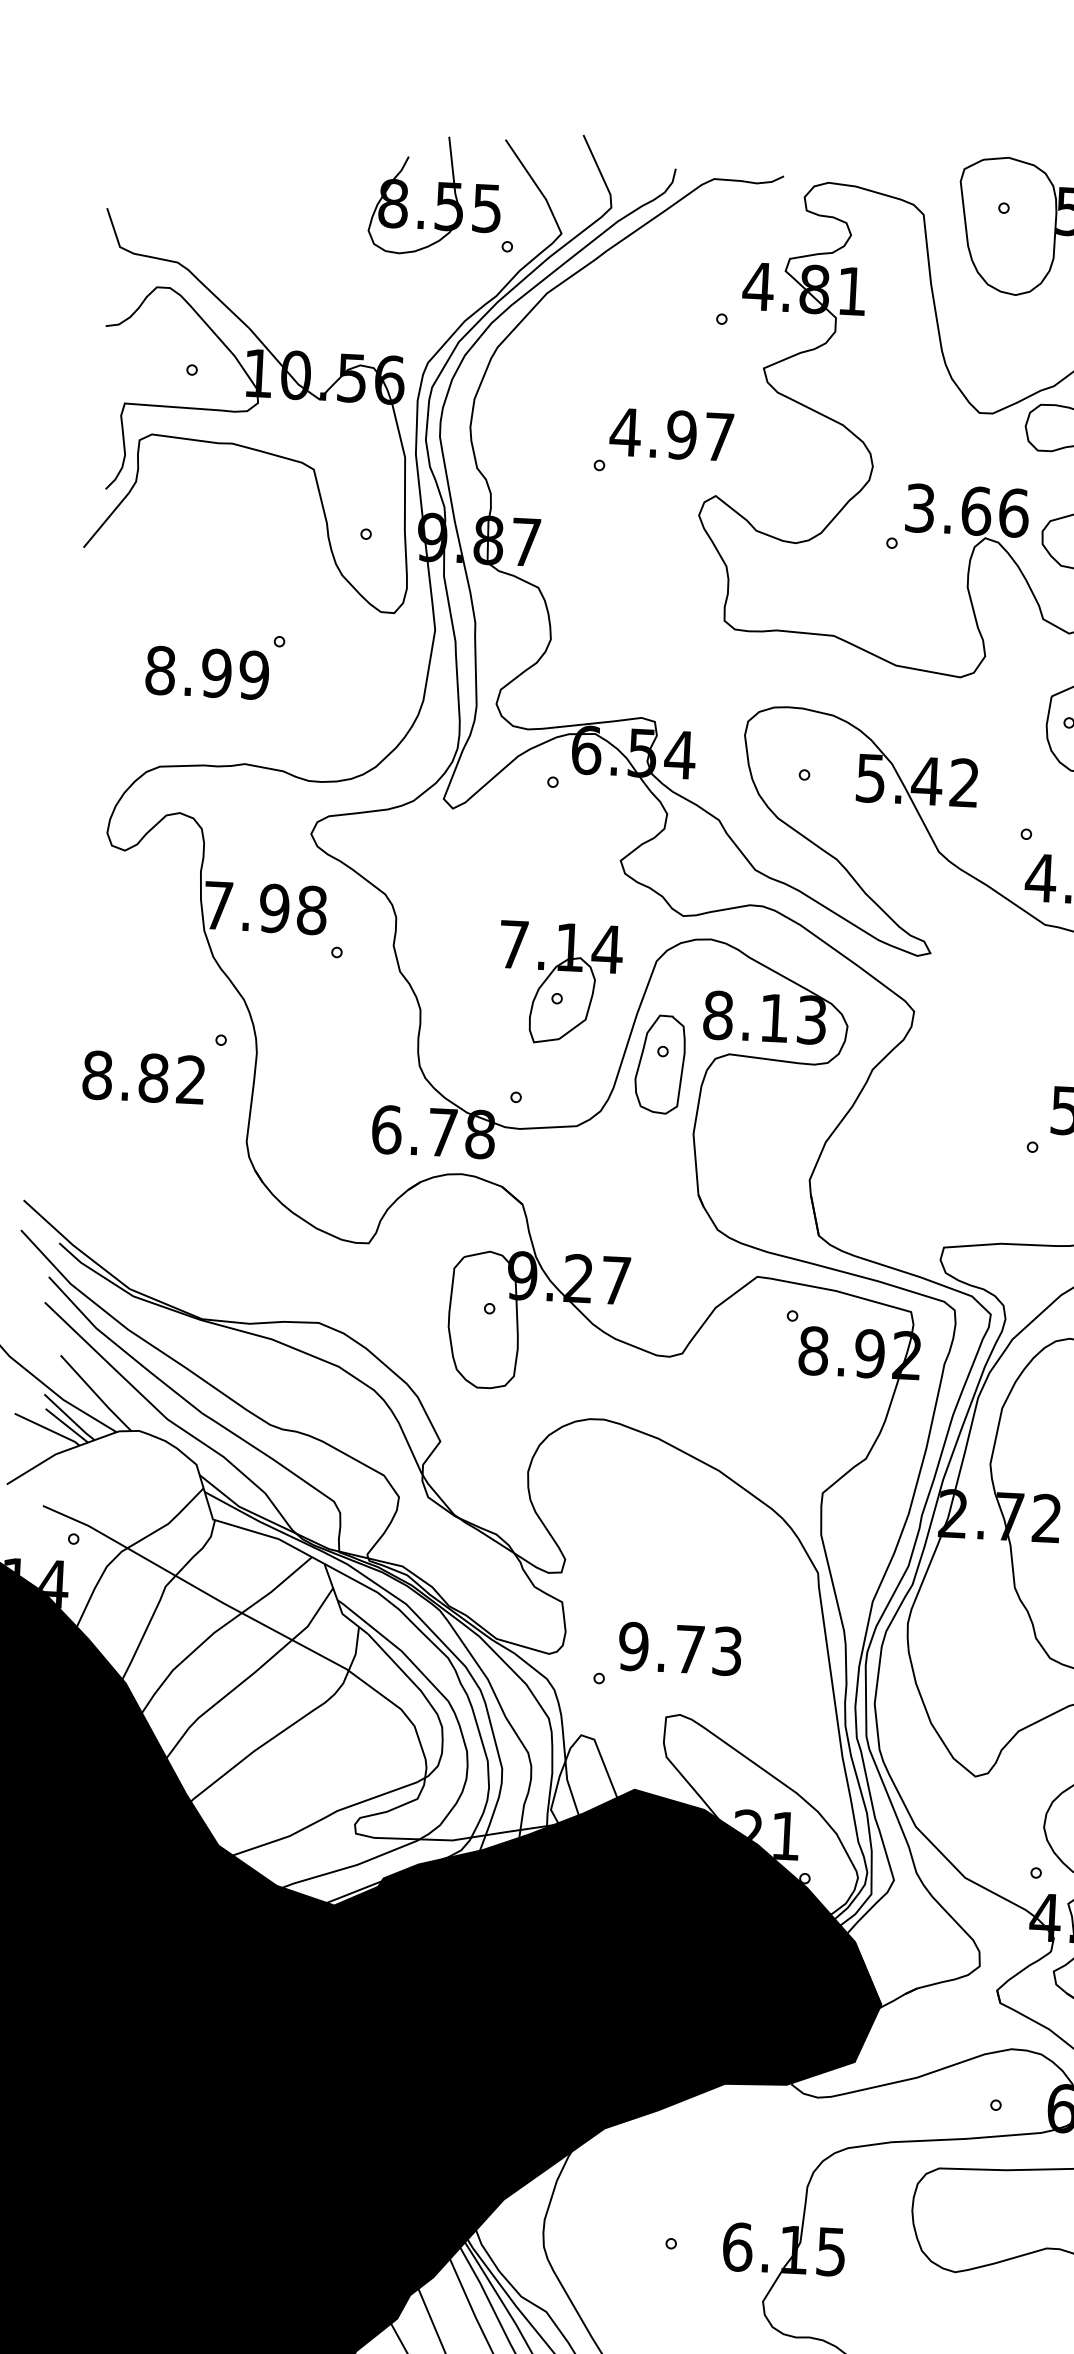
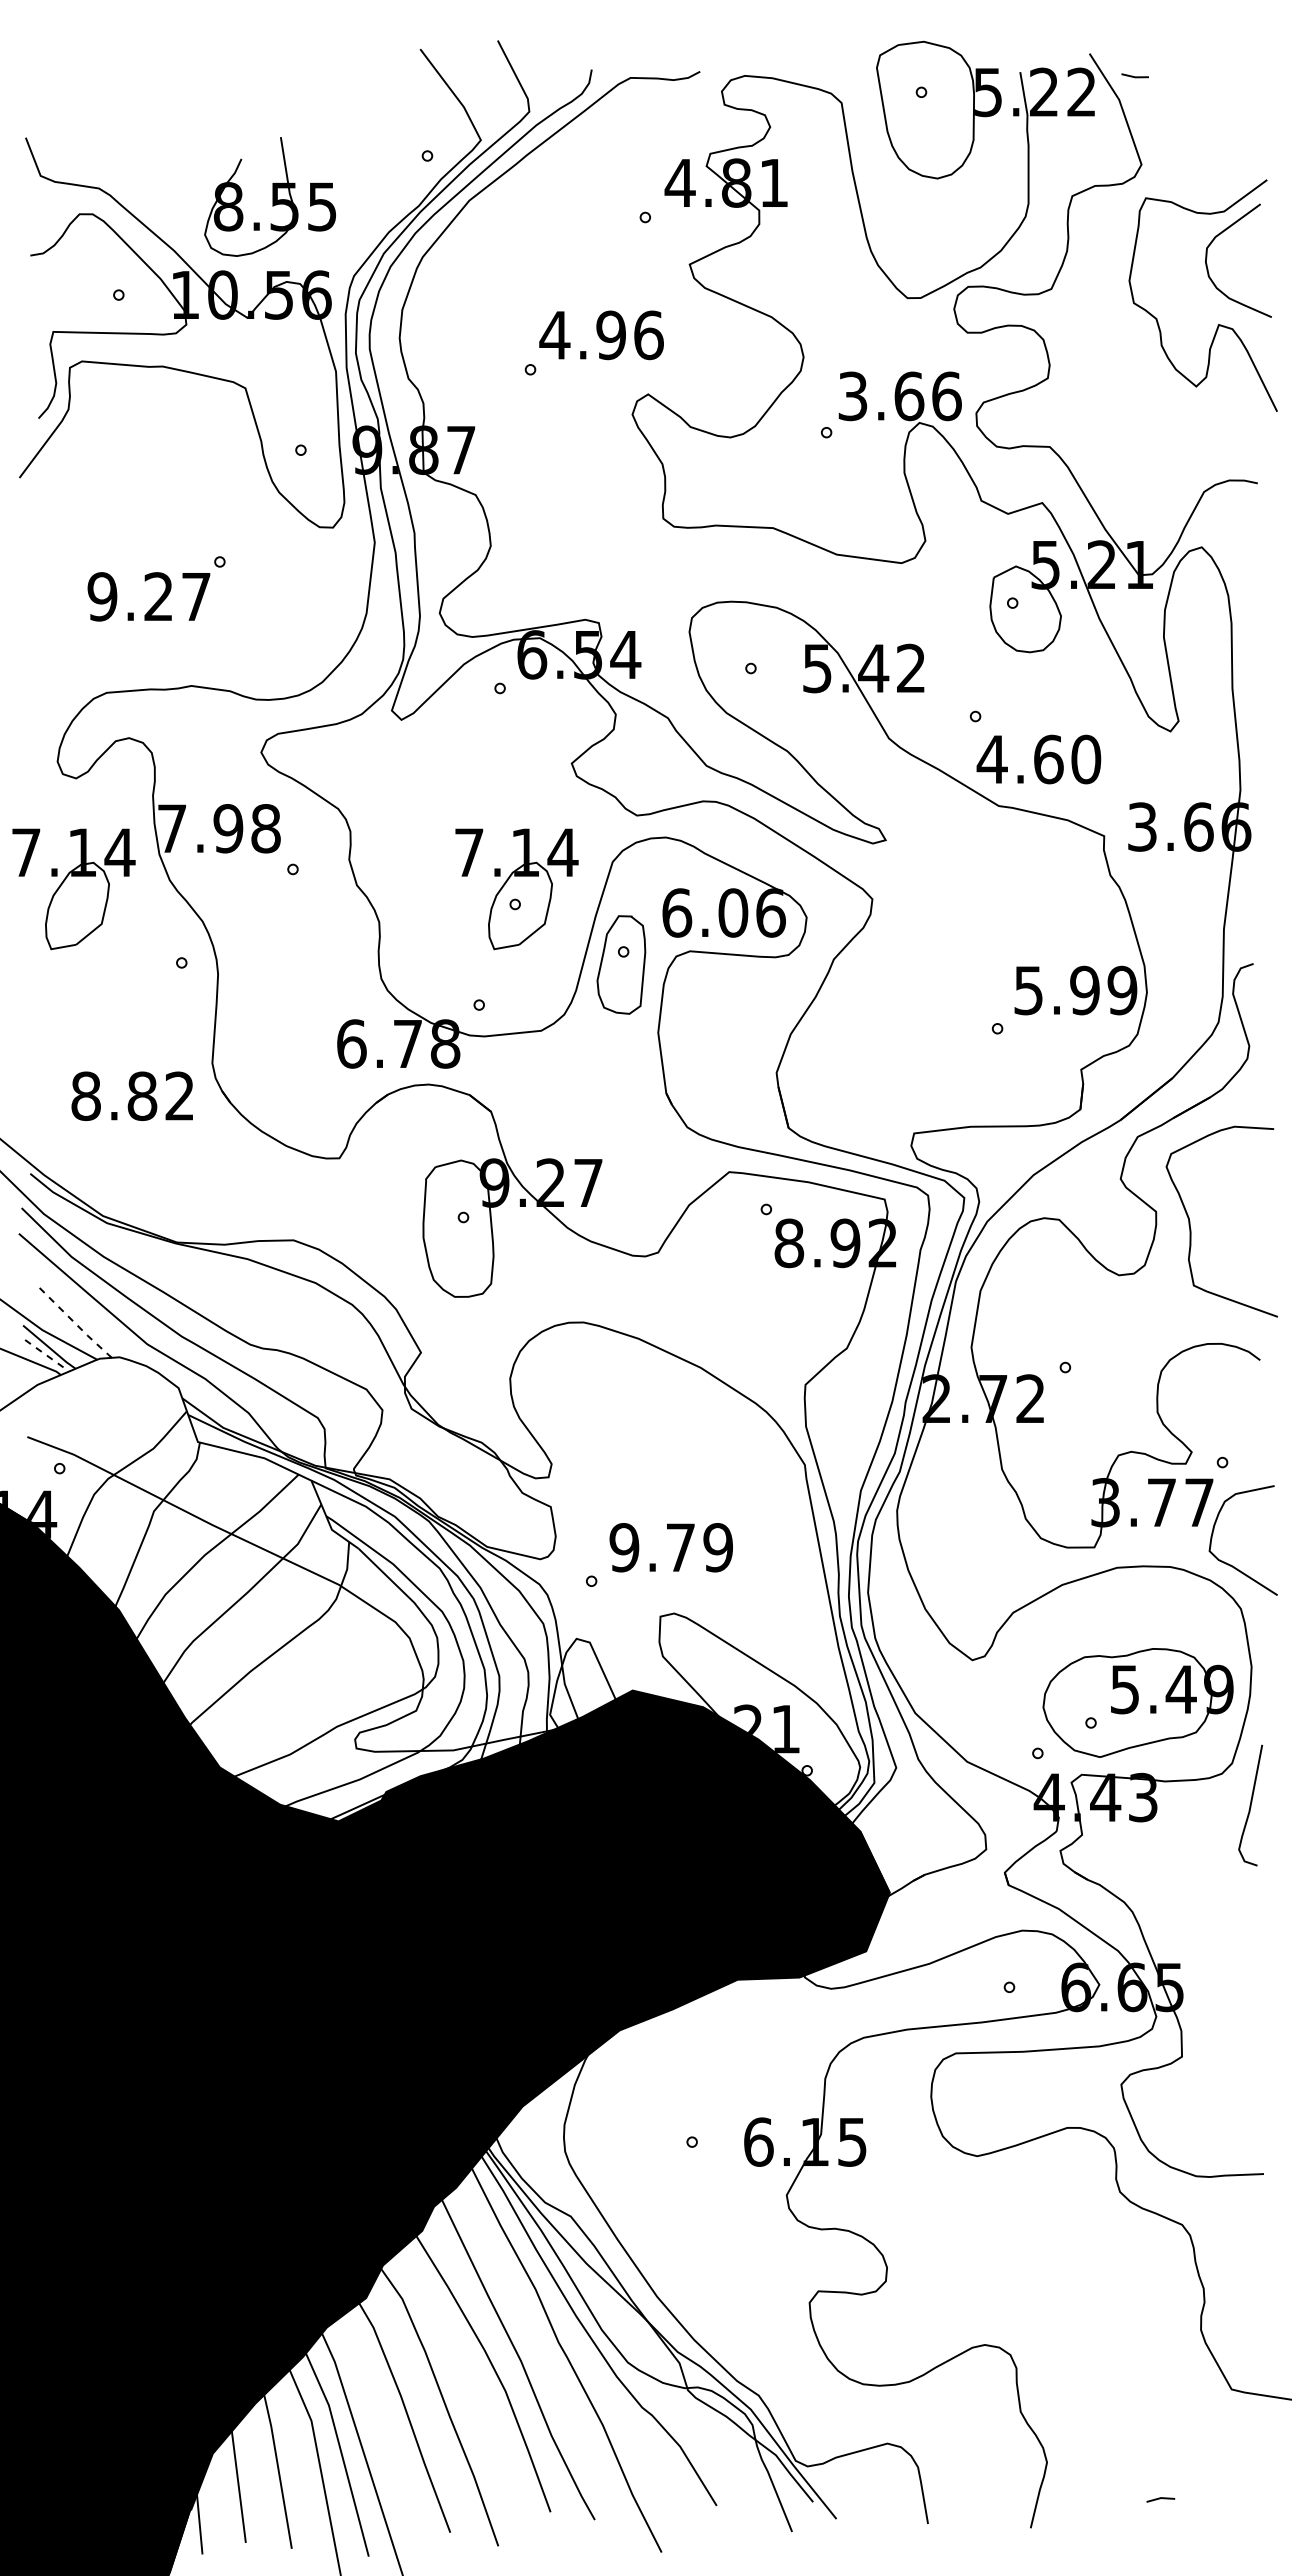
part: (434, 195) -> (269, 196), moved
text: (719, 437) -> (648, 335), 4.97 -> 4.96
text: (207, 672) -> (149, 596), 8.99 -> 9.27
part: (116, 961) -> (73, 889), added
text: (764, 1017) -> (723, 912), 8.13 -> 6.06
text: (142, 1076) -> (131, 1095), moved
line: (95, 1394) -> (74, 1323), solid -> dashed
line: (67, 1426) -> (47, 1356), solid -> dashed
text: (726, 1651) -> (717, 1547), 9.73 -> 9.79

